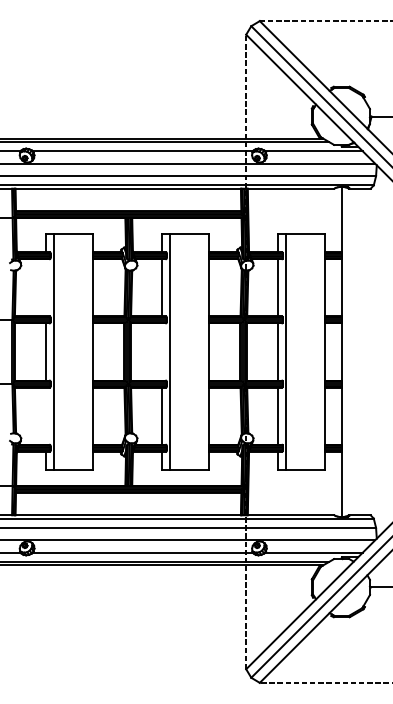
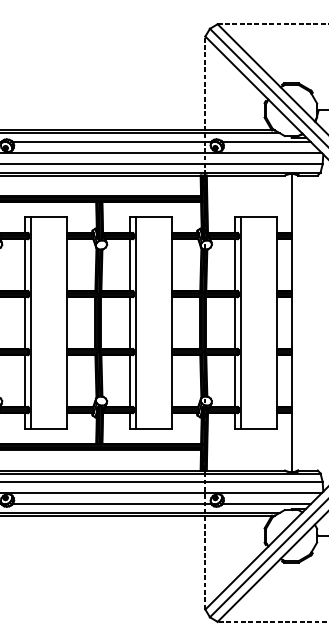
line: (46, 287) -> (25, 264), added
line: (162, 351) -> (129, 322), added
line: (46, 415) -> (25, 380), added

